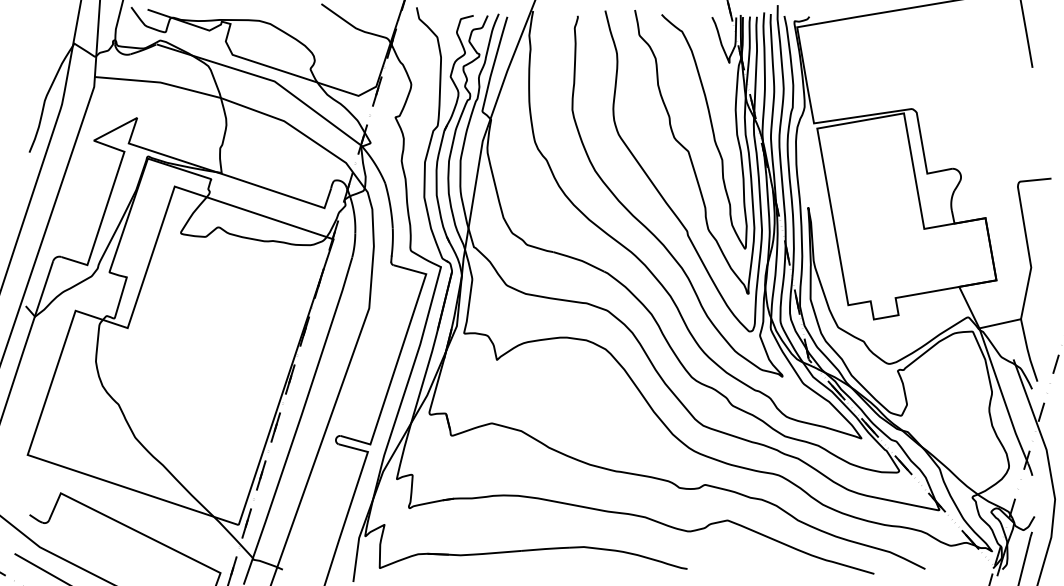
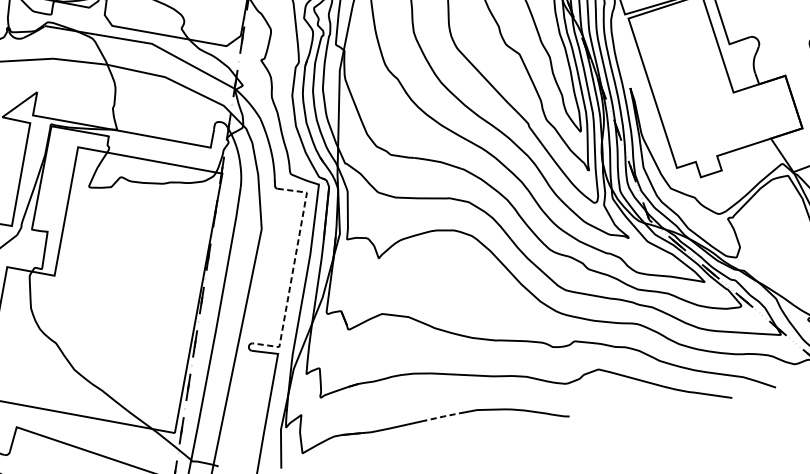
line: (398, 358) -> (293, 269), solid -> dashed
line: (545, 549) -> (444, 416), solid -> dashed

